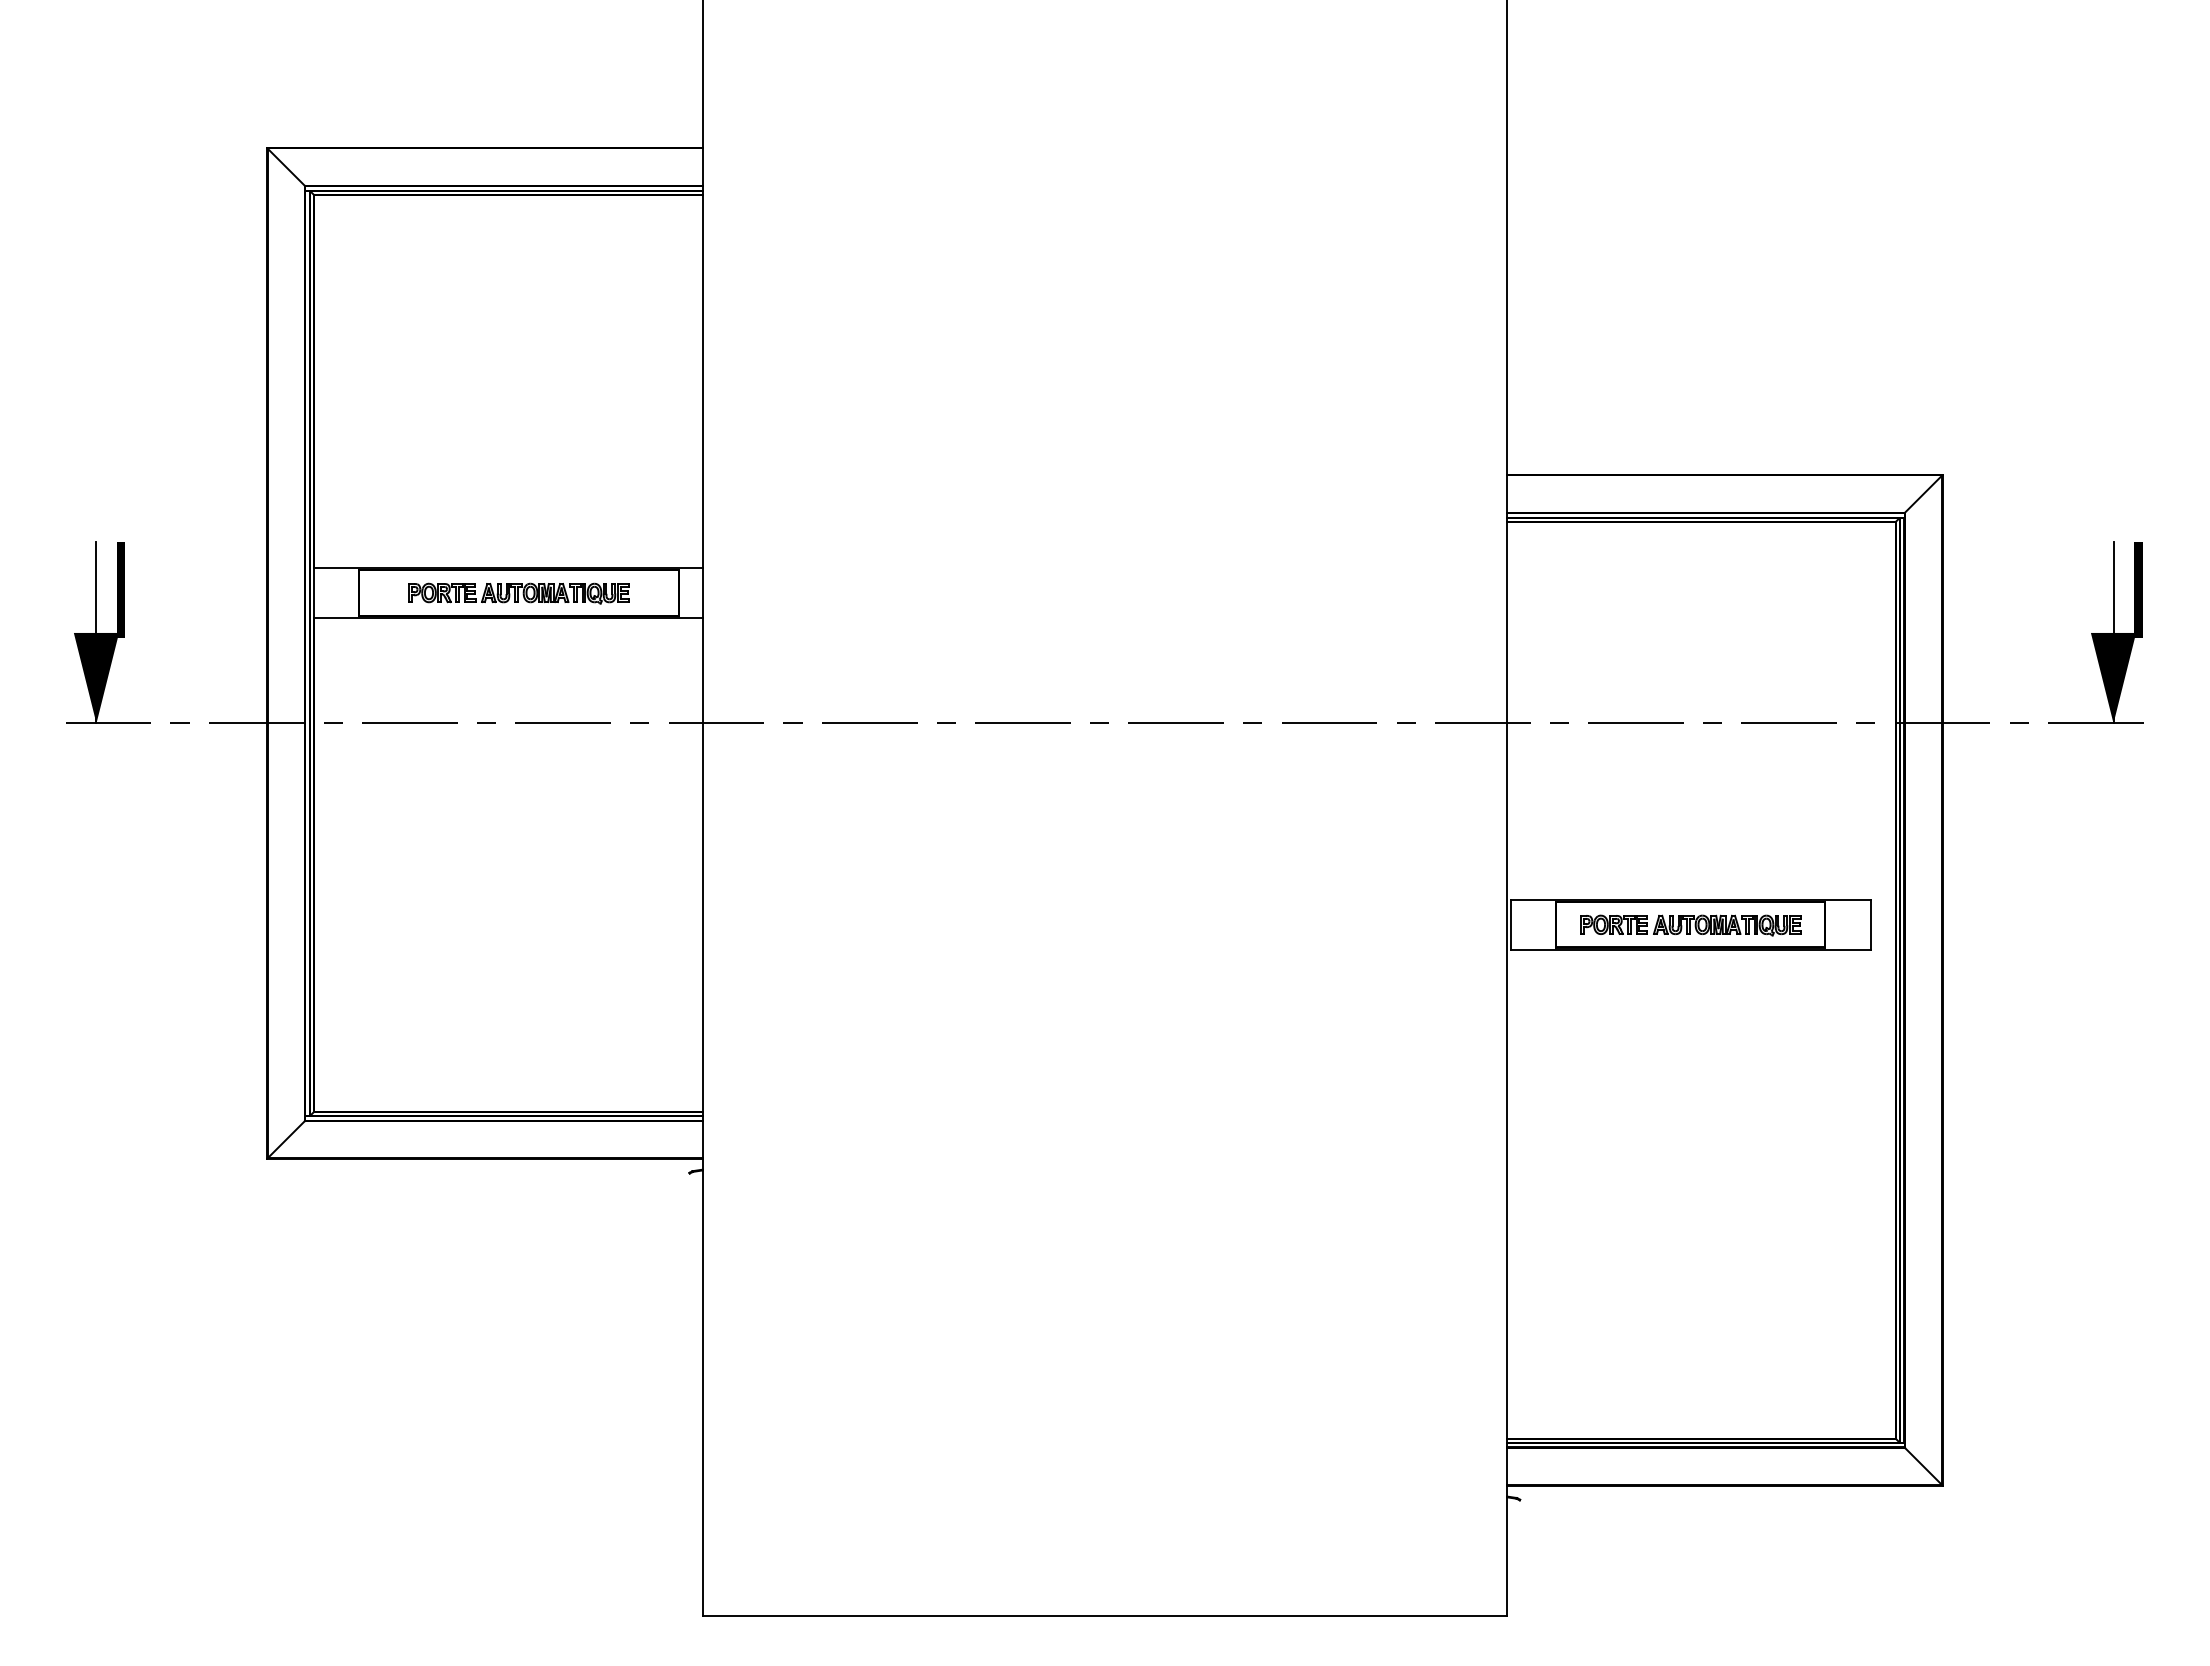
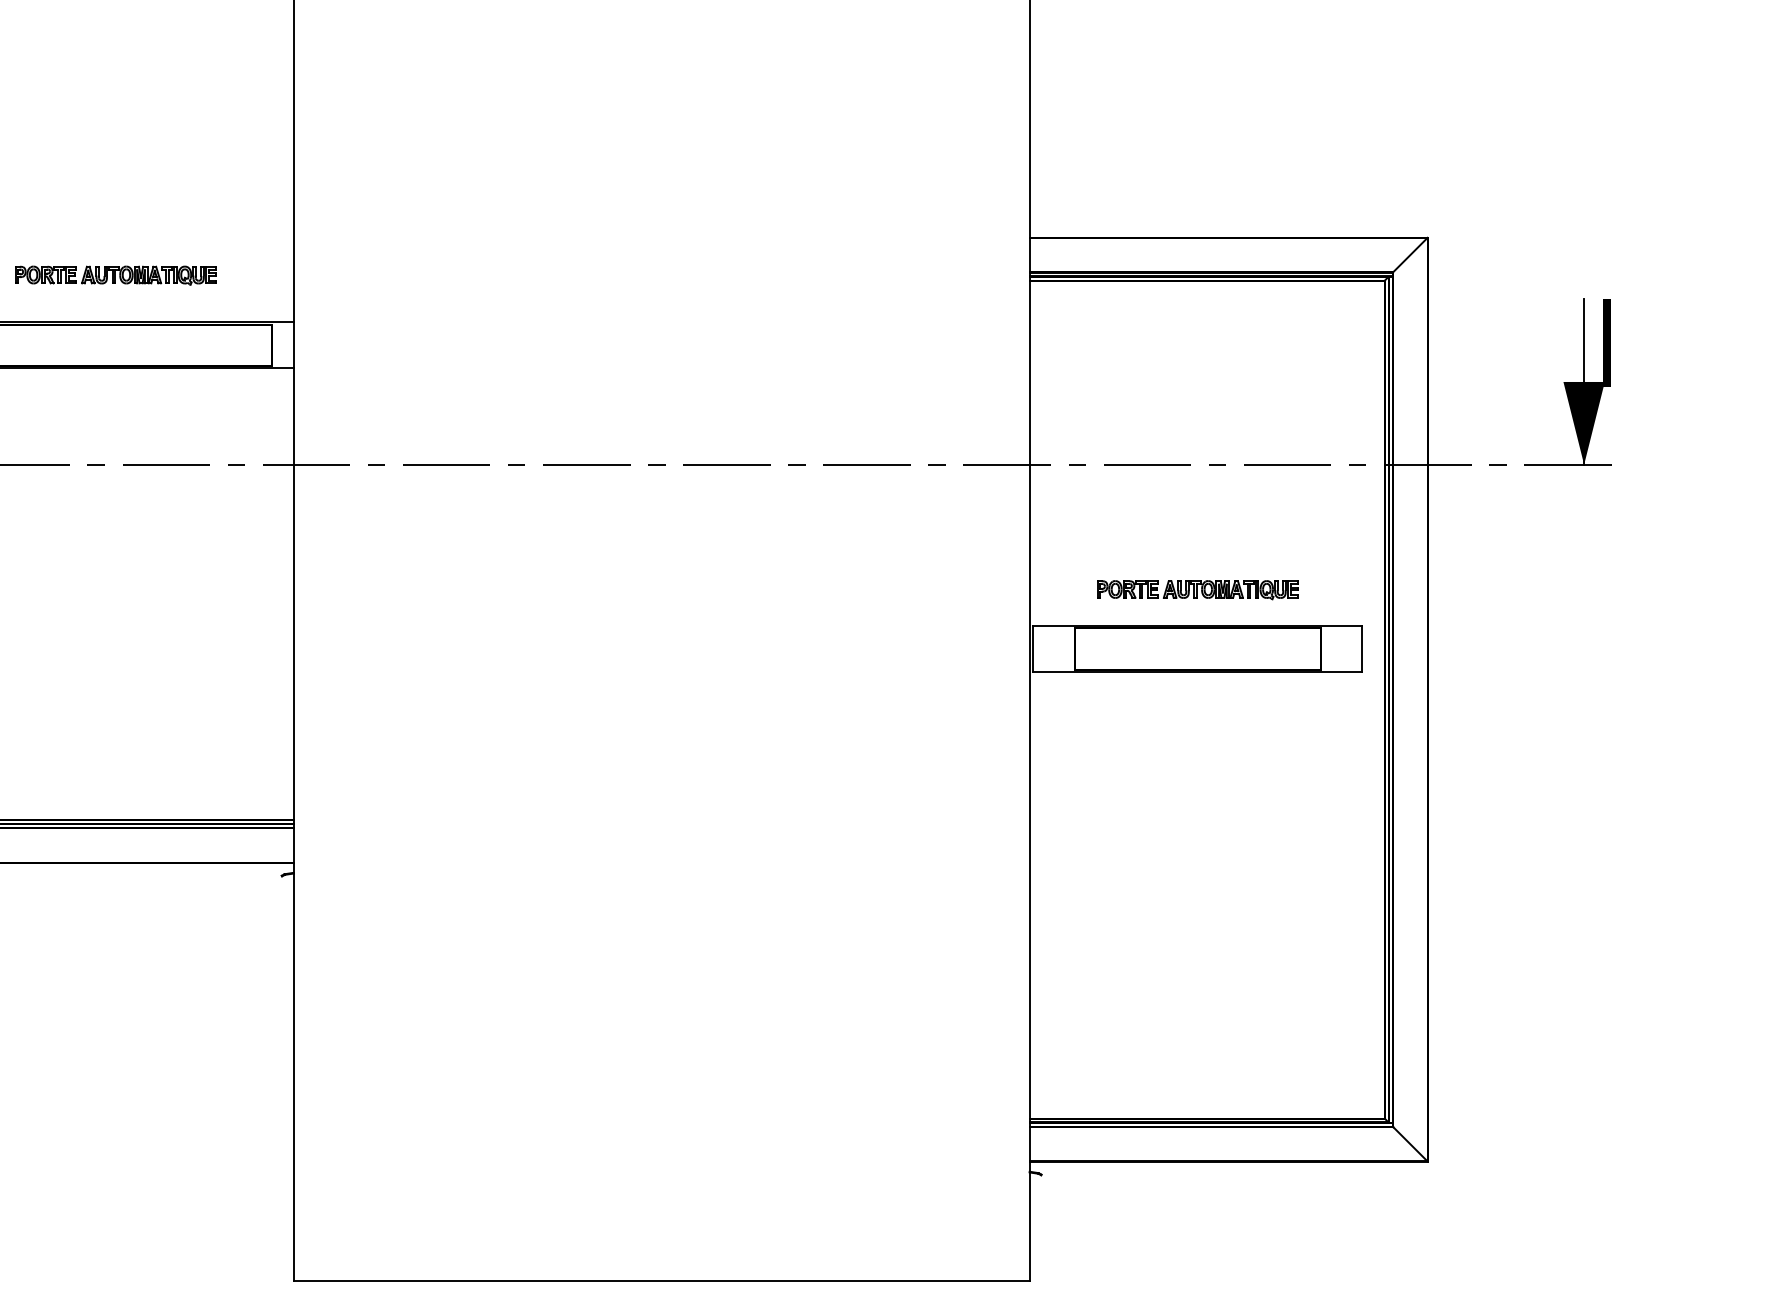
part: (518, 593) -> (115, 275), moved
part: (1690, 925) -> (1197, 590), moved

